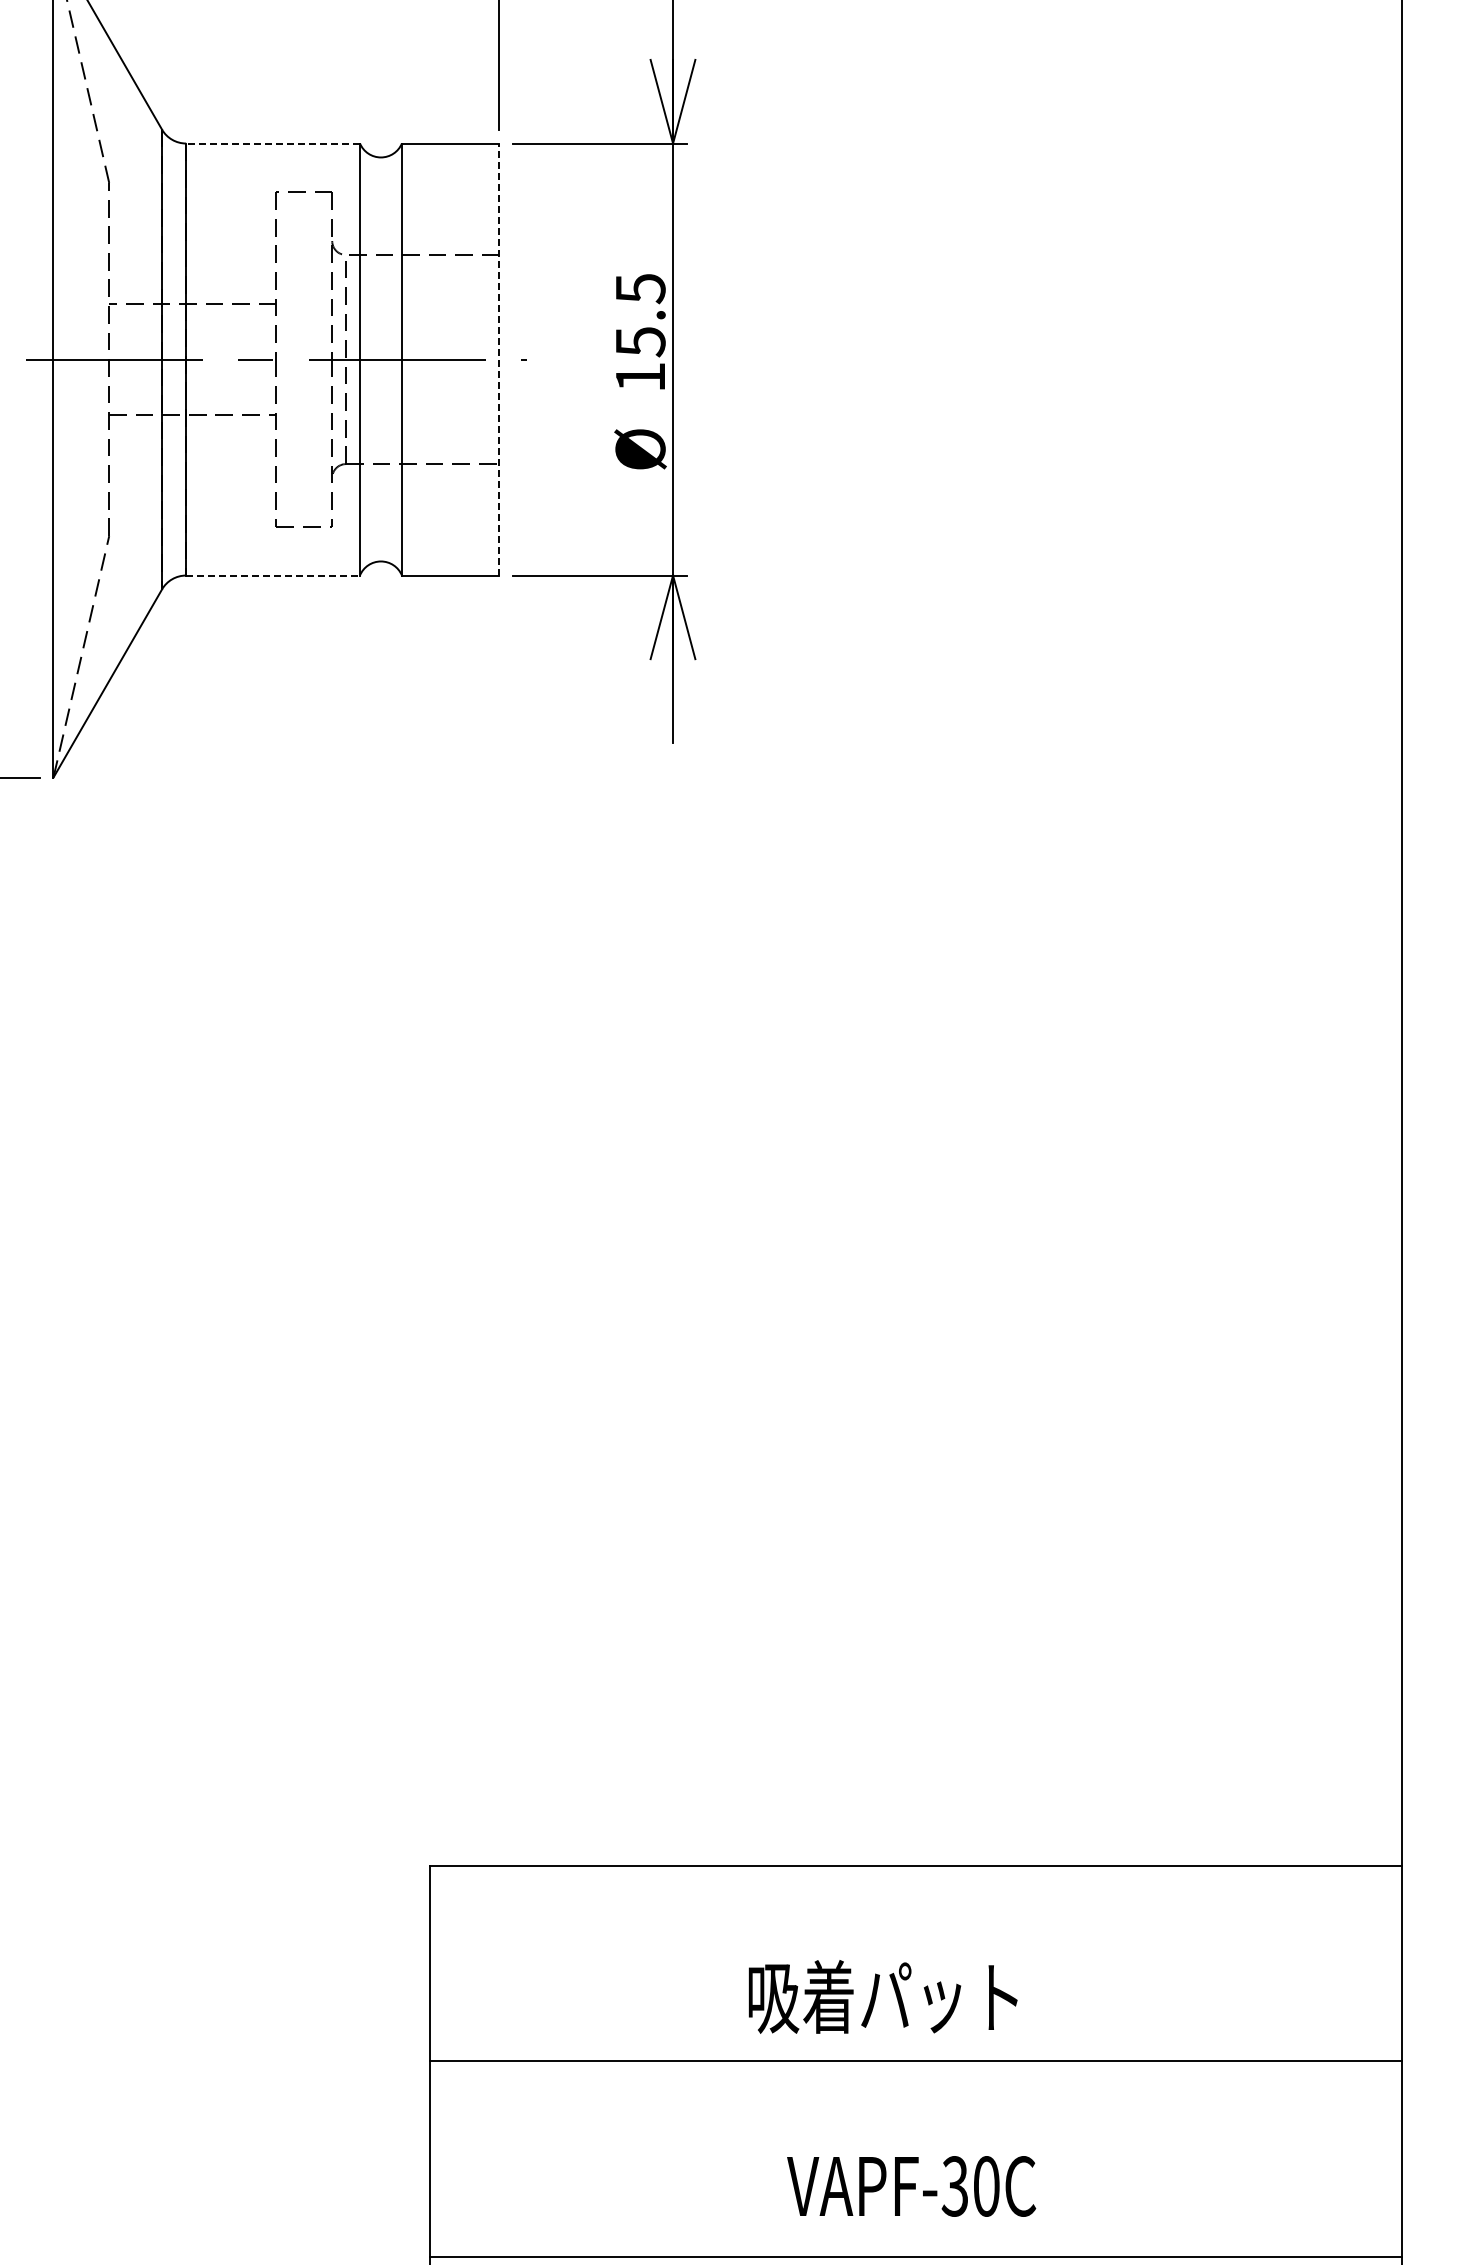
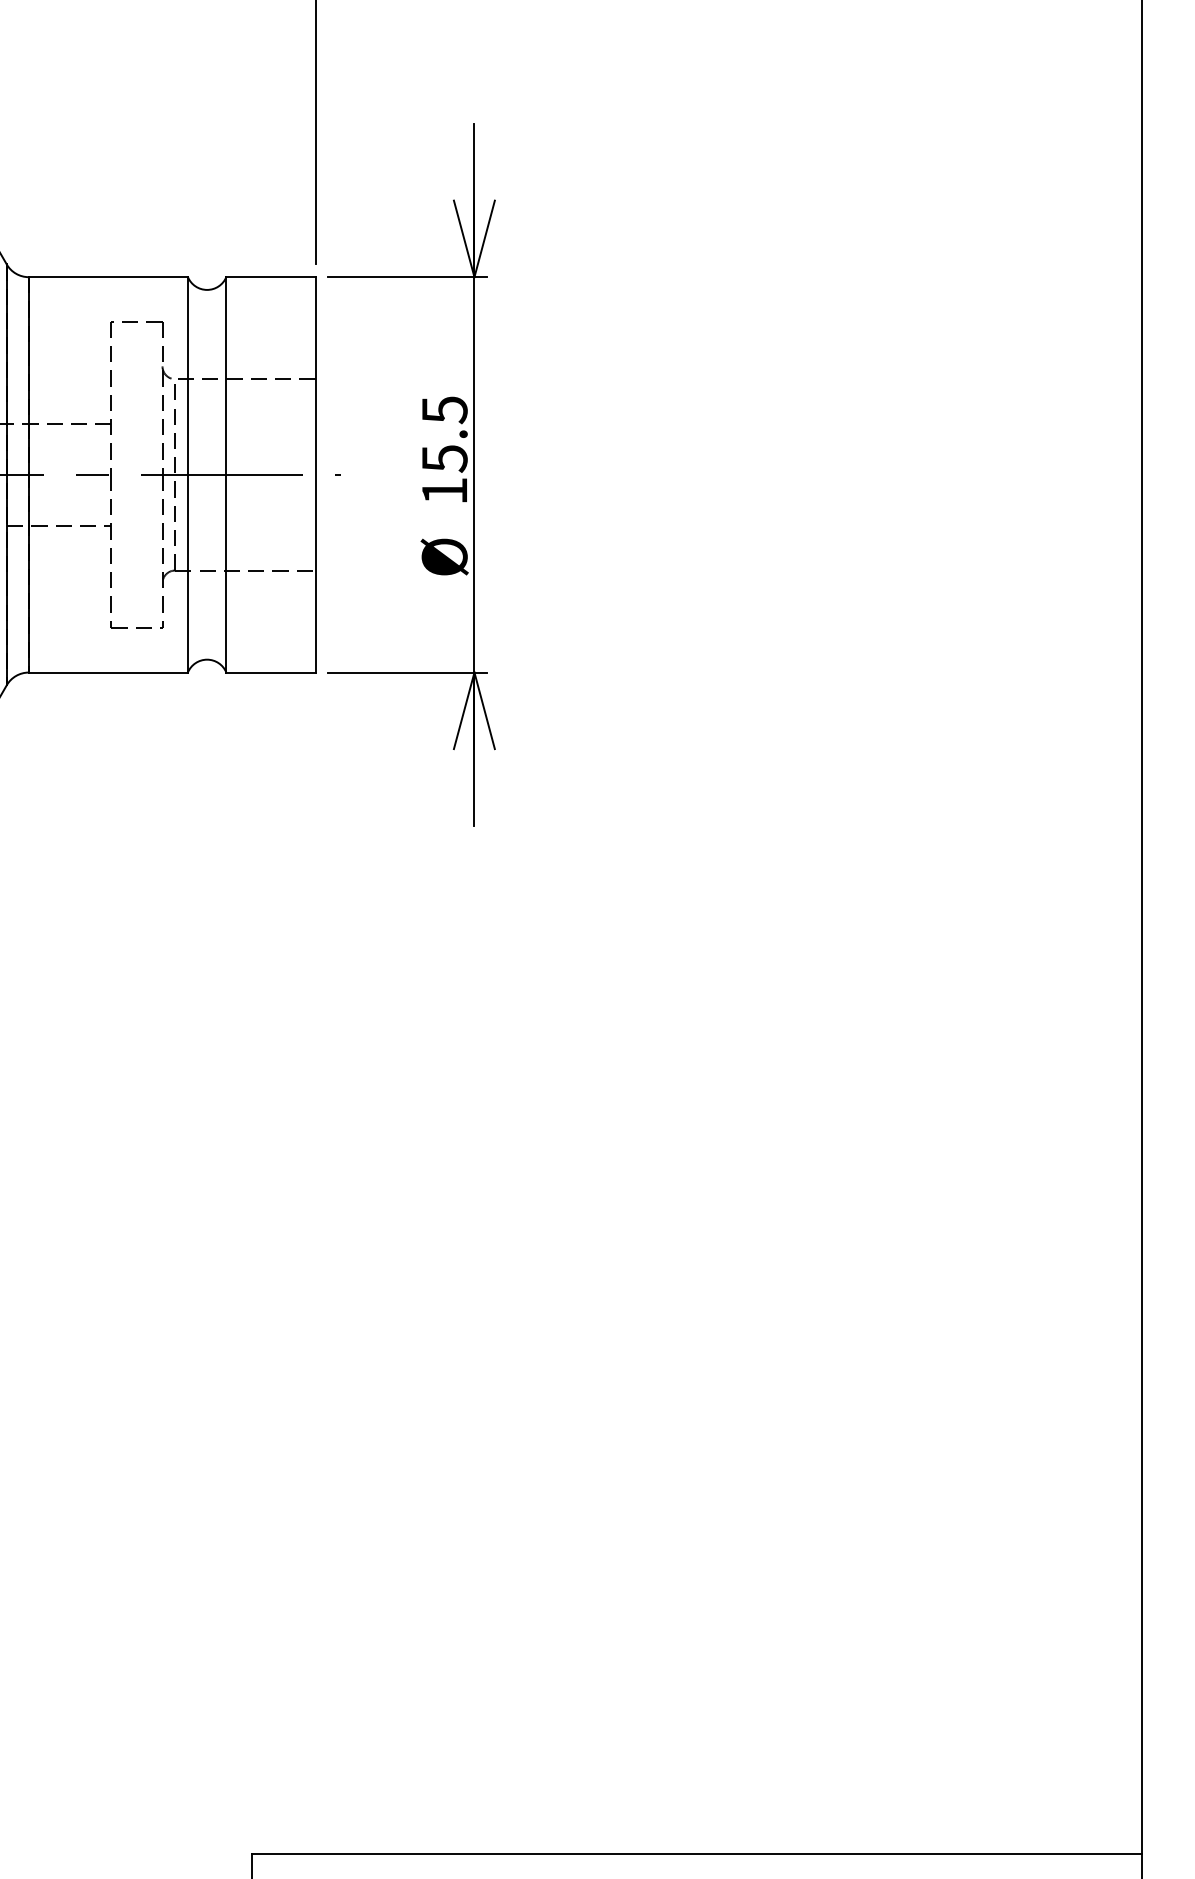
line: (273, 143) -> (108, 277), dashed -> solid
line: (499, 359) -> (315, 474), dashed -> solid
line: (273, 575) -> (108, 672), dashed -> solid

